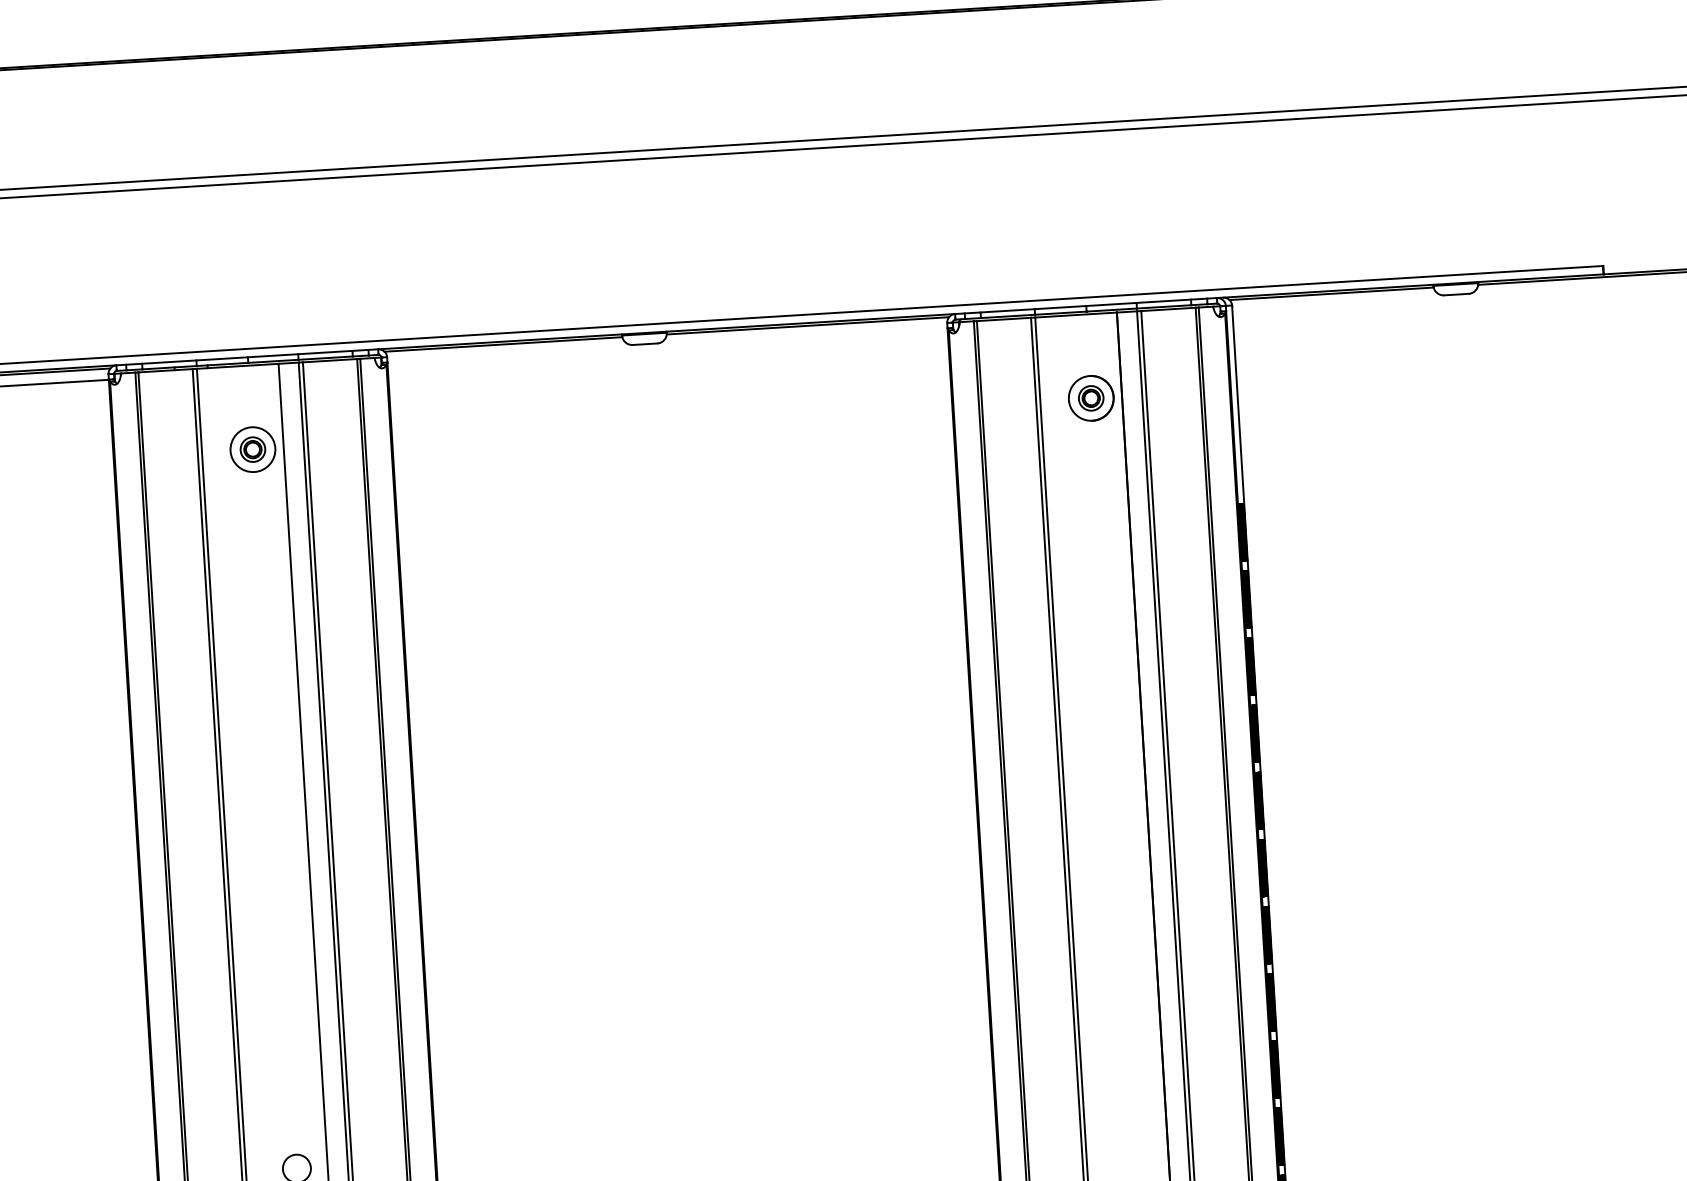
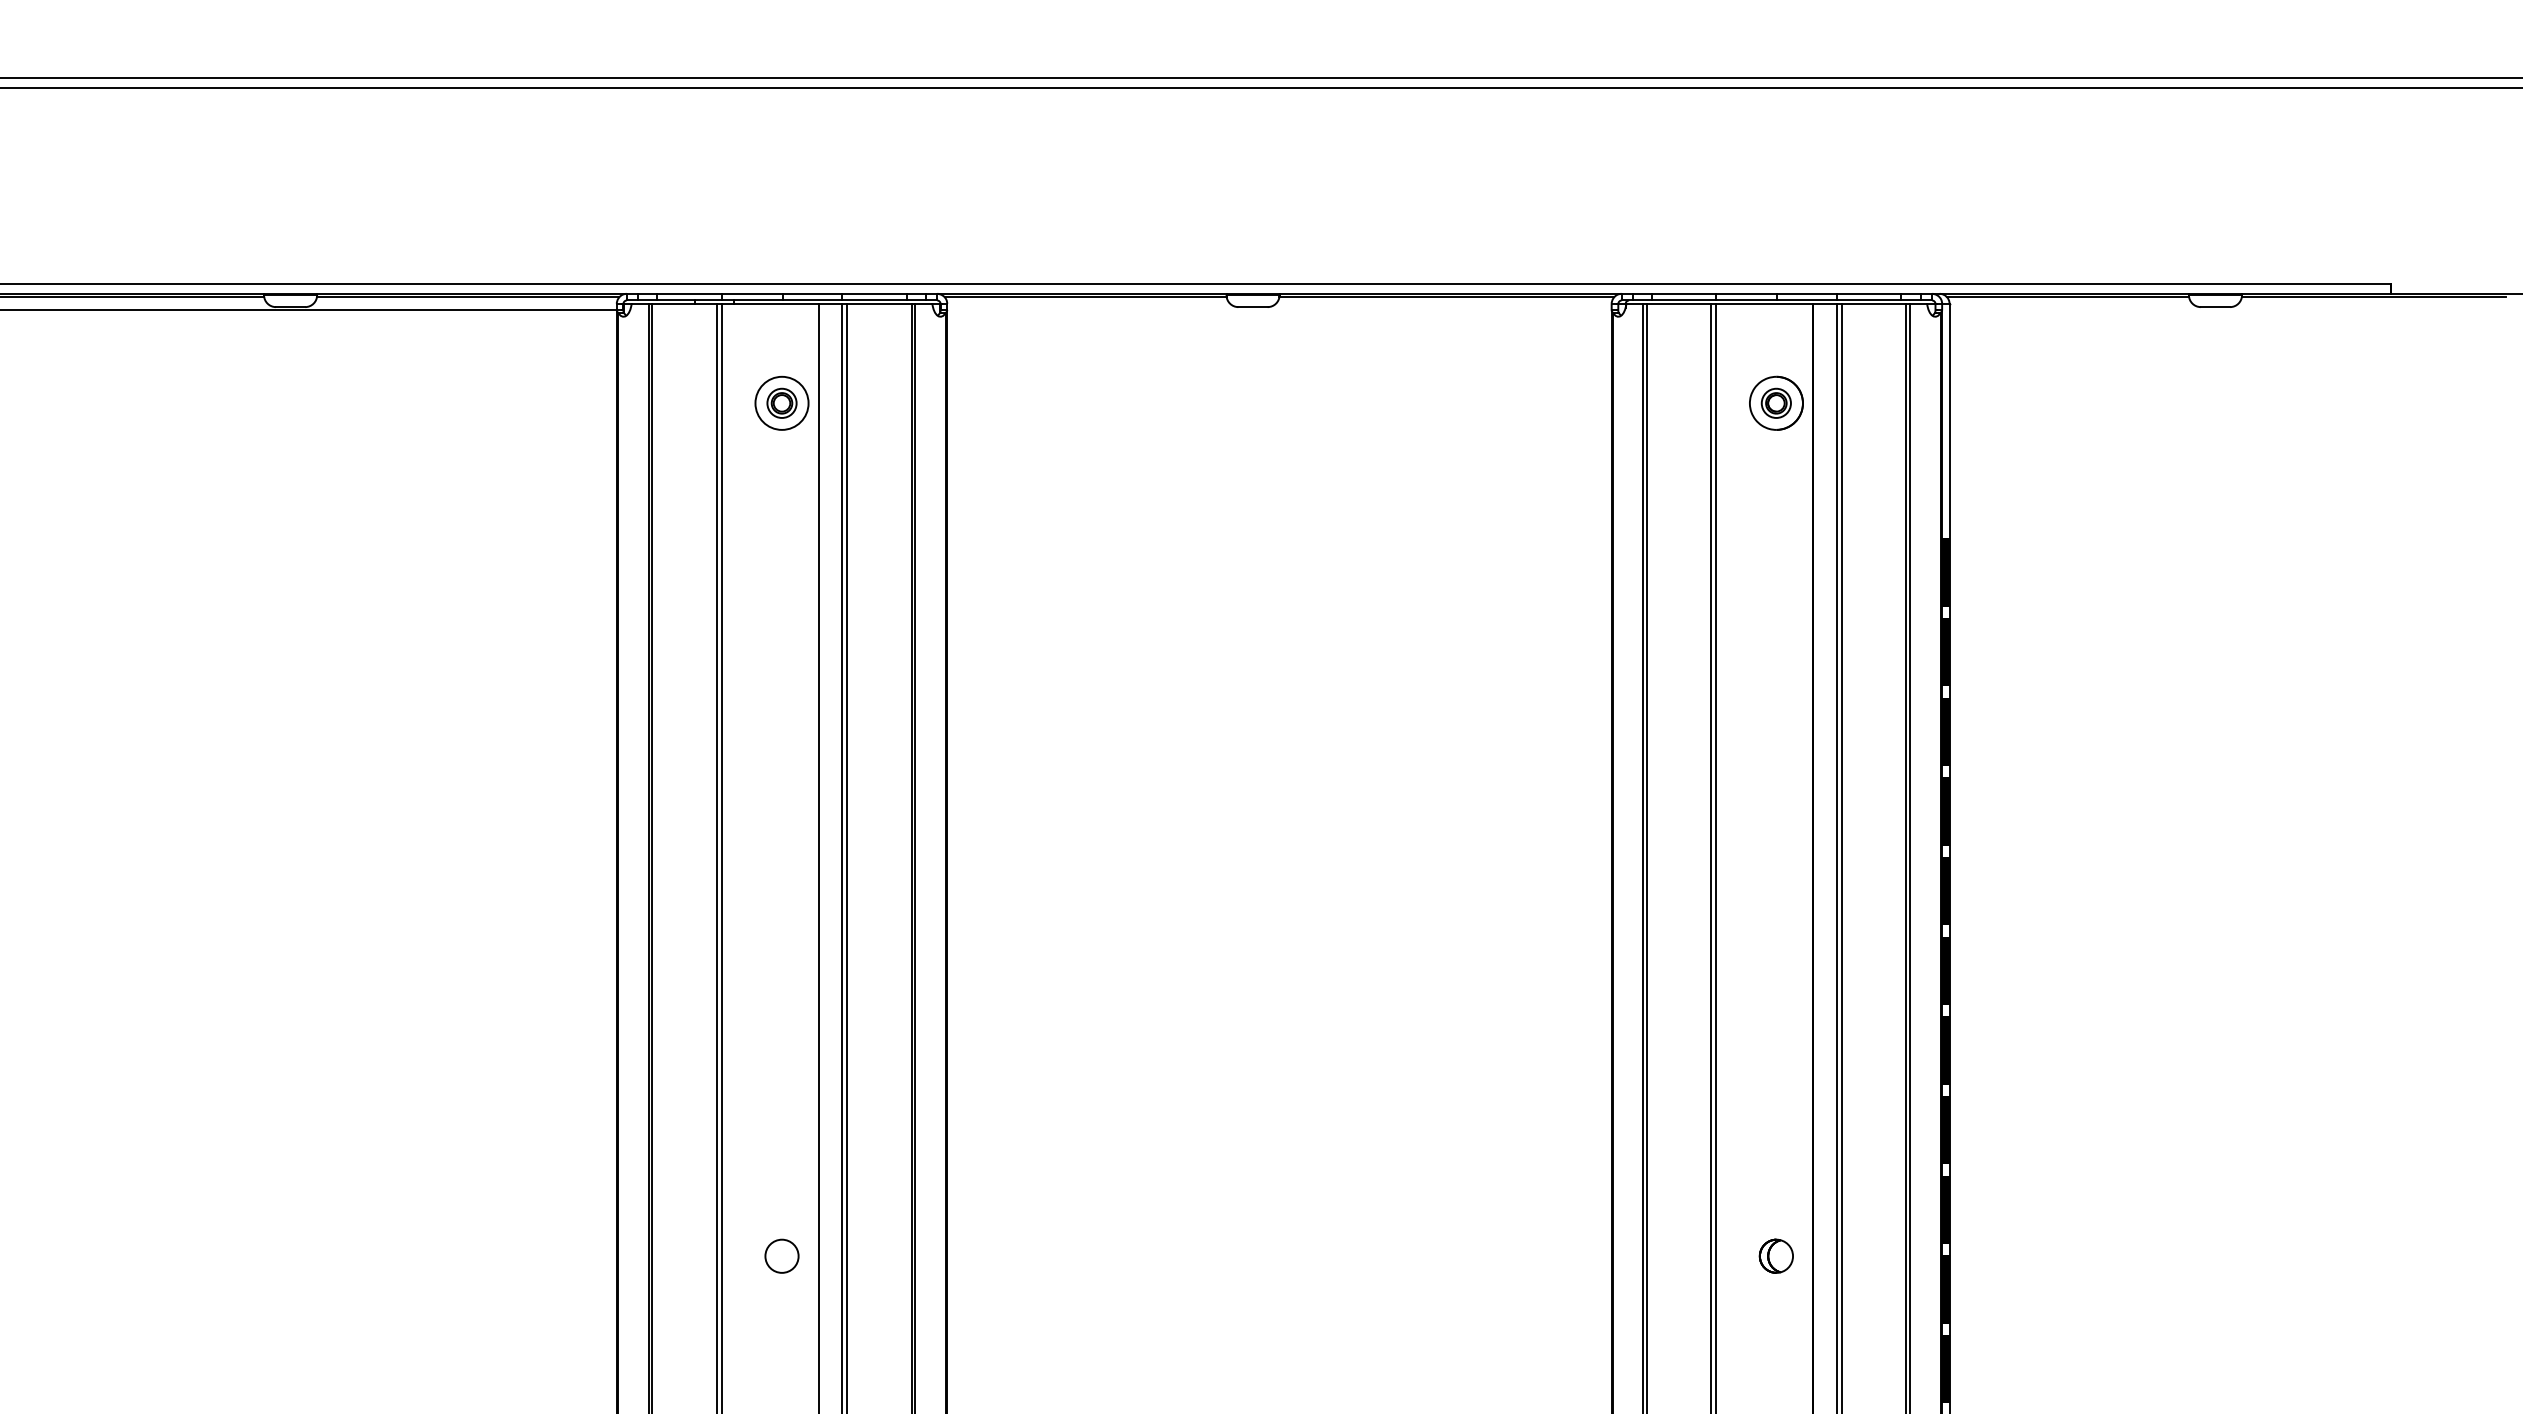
part: (1134, 1116) -> (1775, 1255), added

